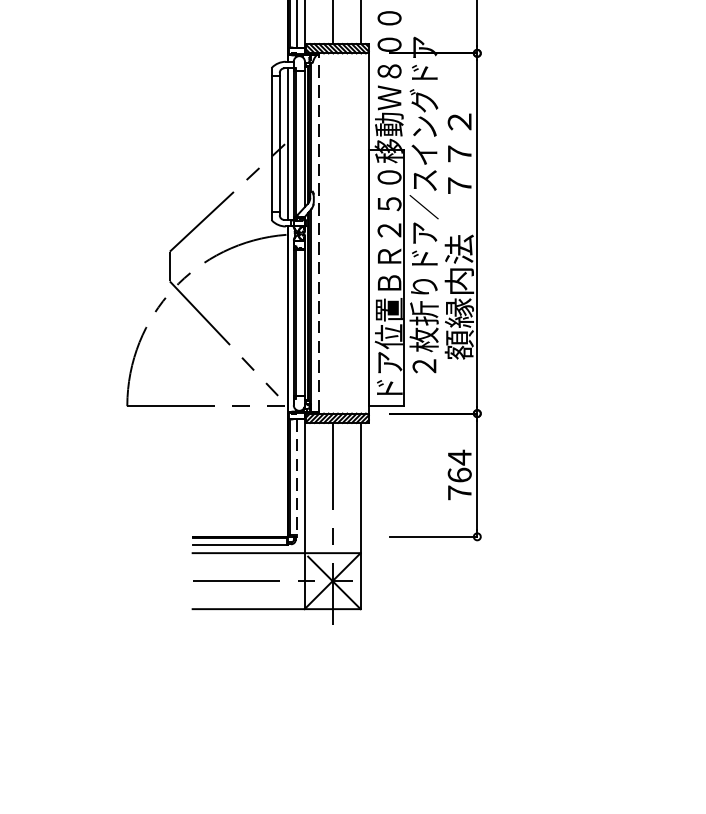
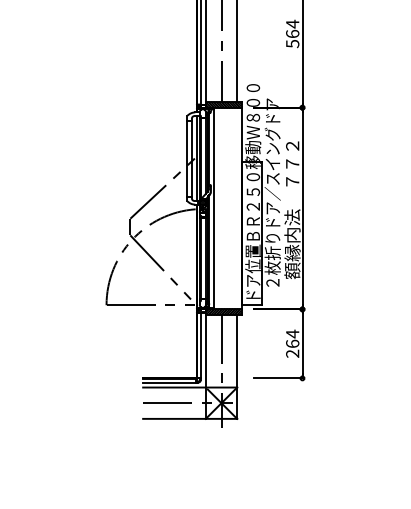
line: (318, 233) -> (213, 208), dashed -> solid
line: (296, 478) -> (201, 345), dashed -> solid
text: (459, 492) -> (292, 353), 764 -> 264

